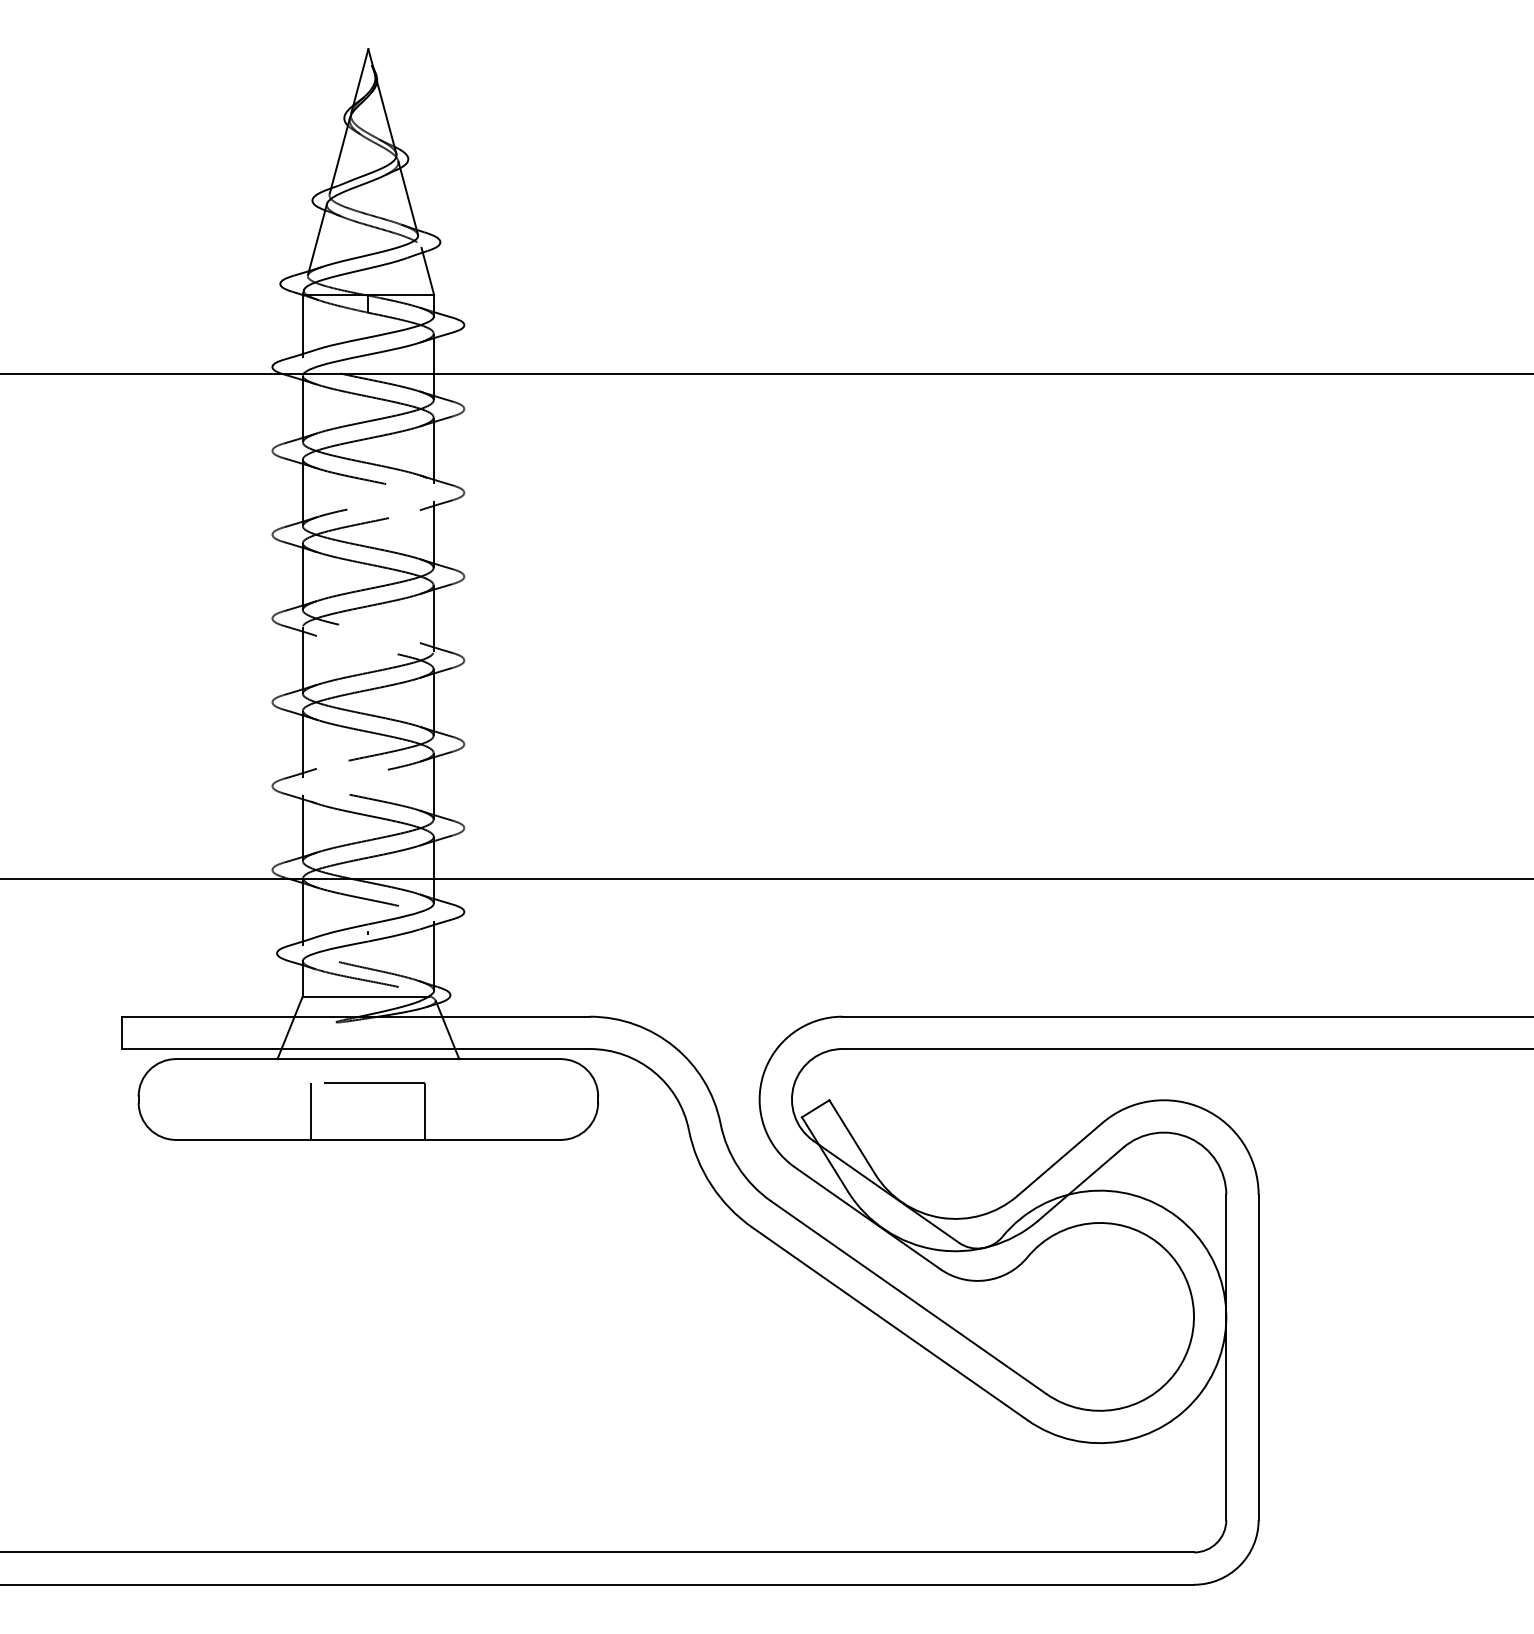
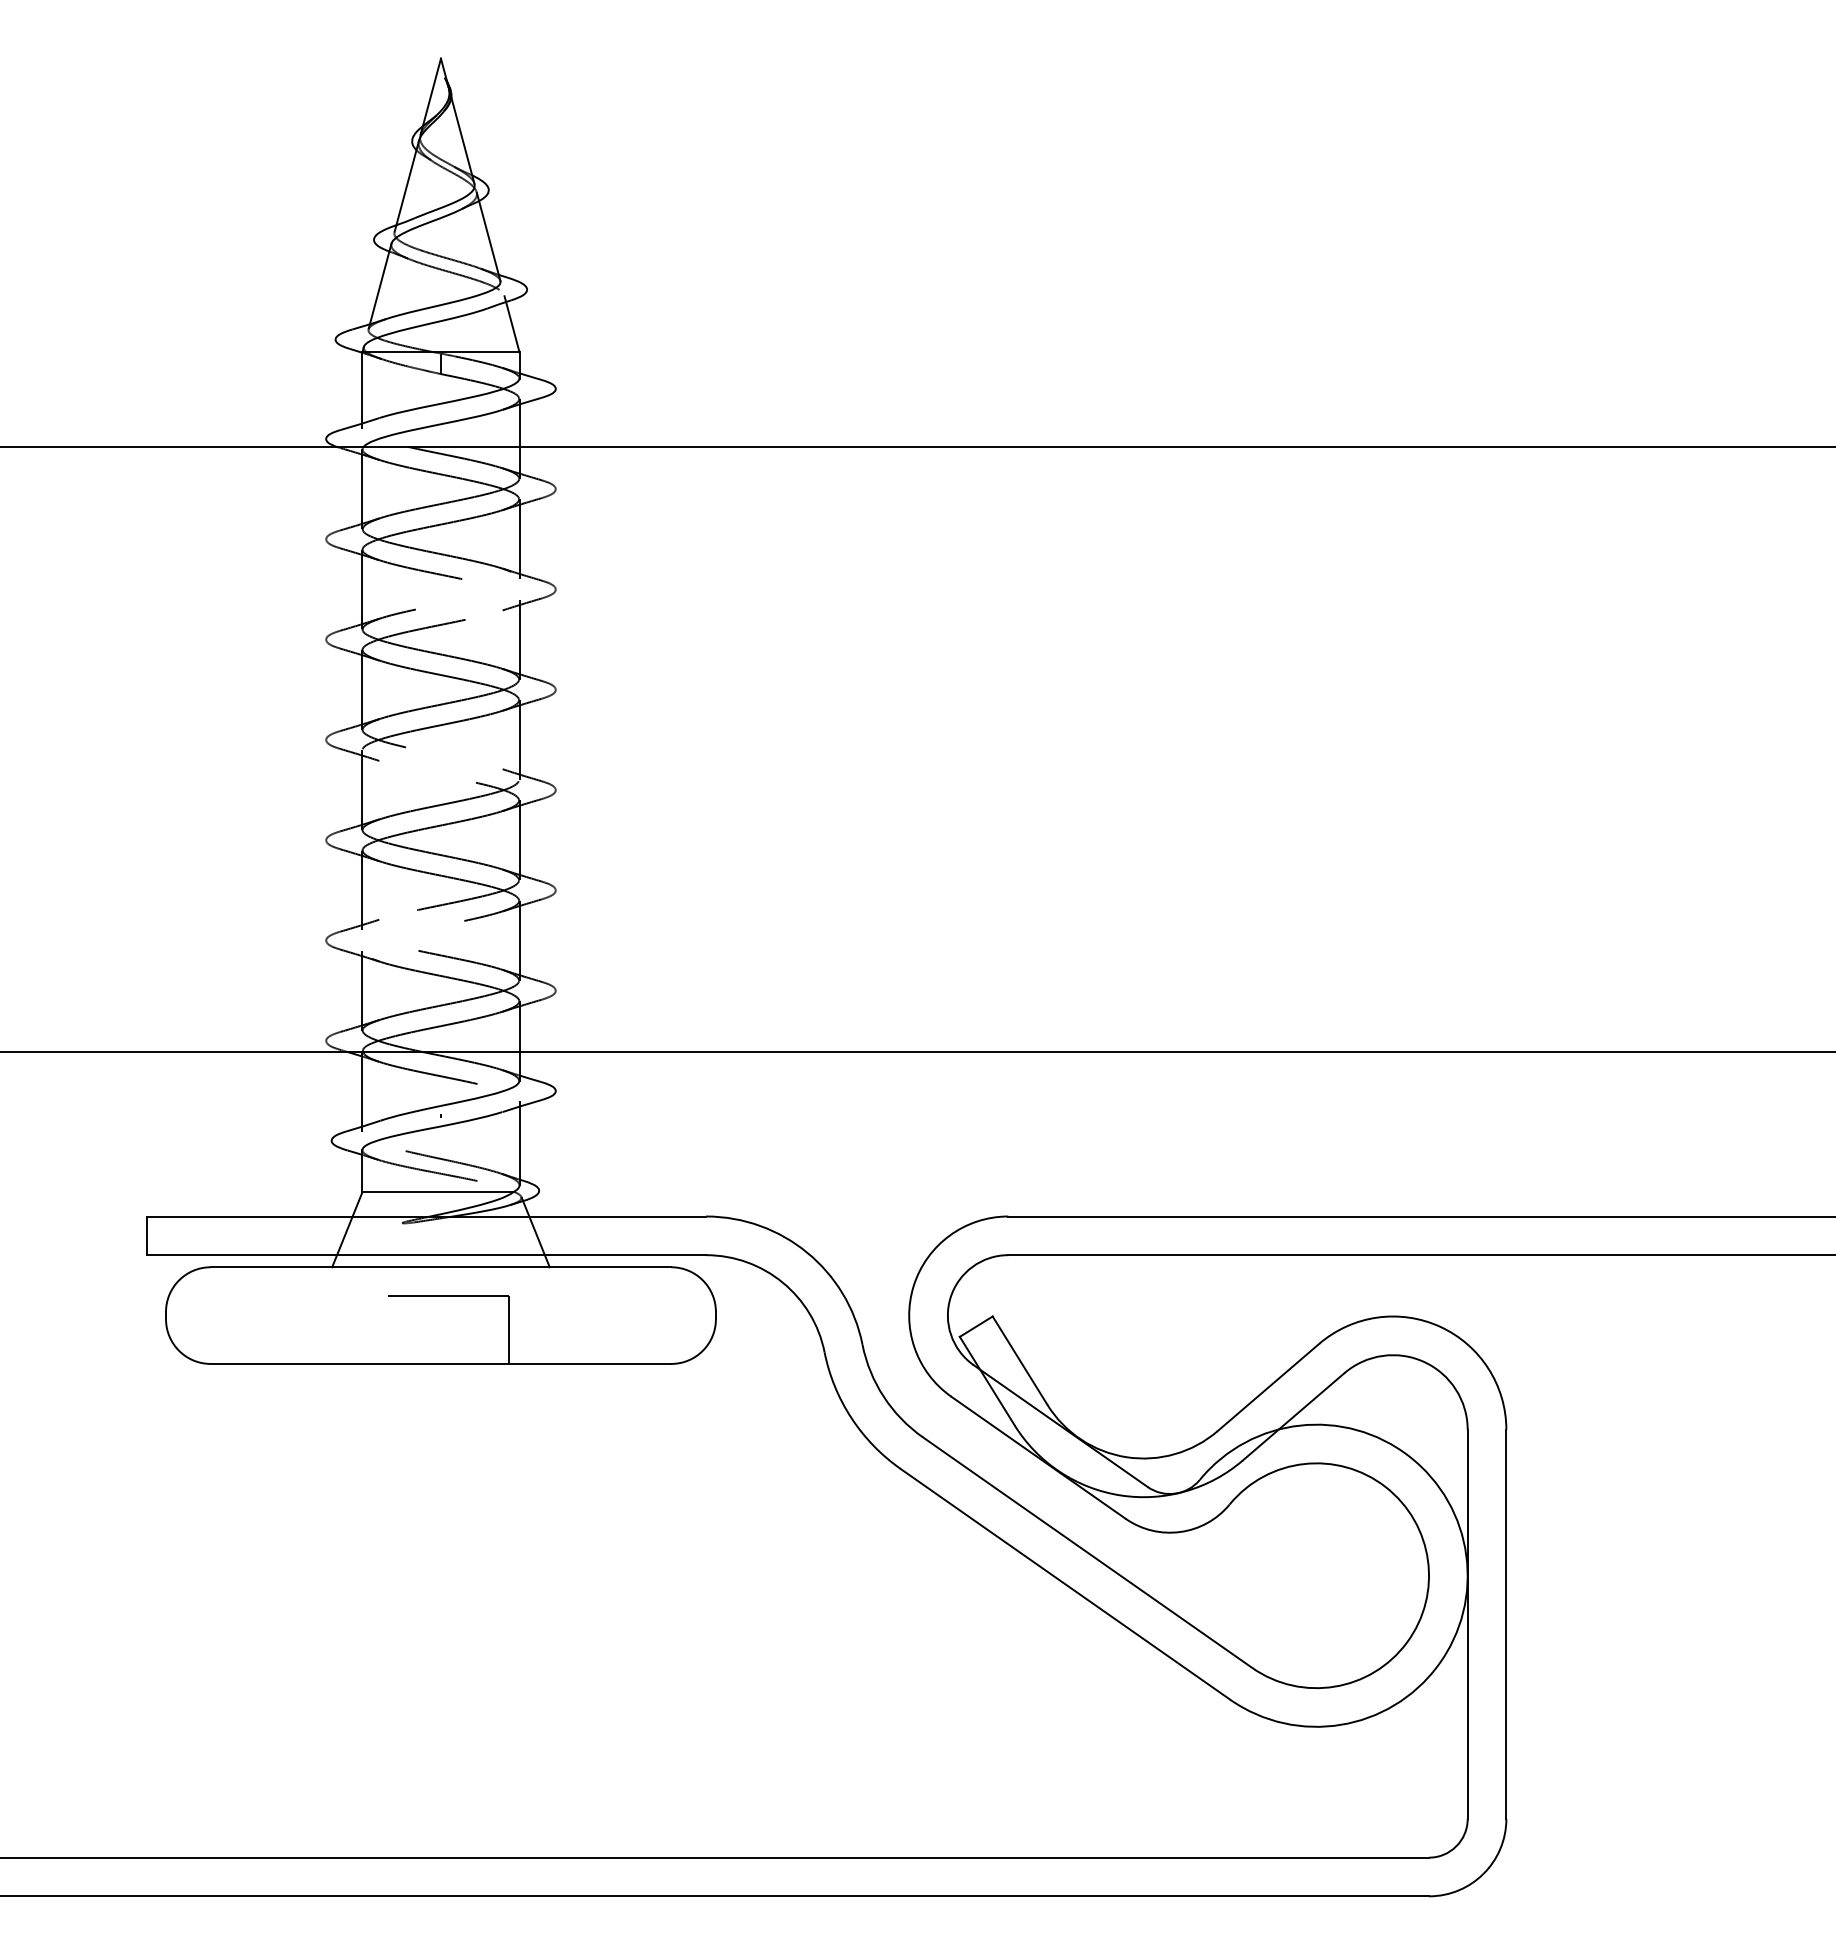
line: (311, 1111) -> (372, 1329), removed

